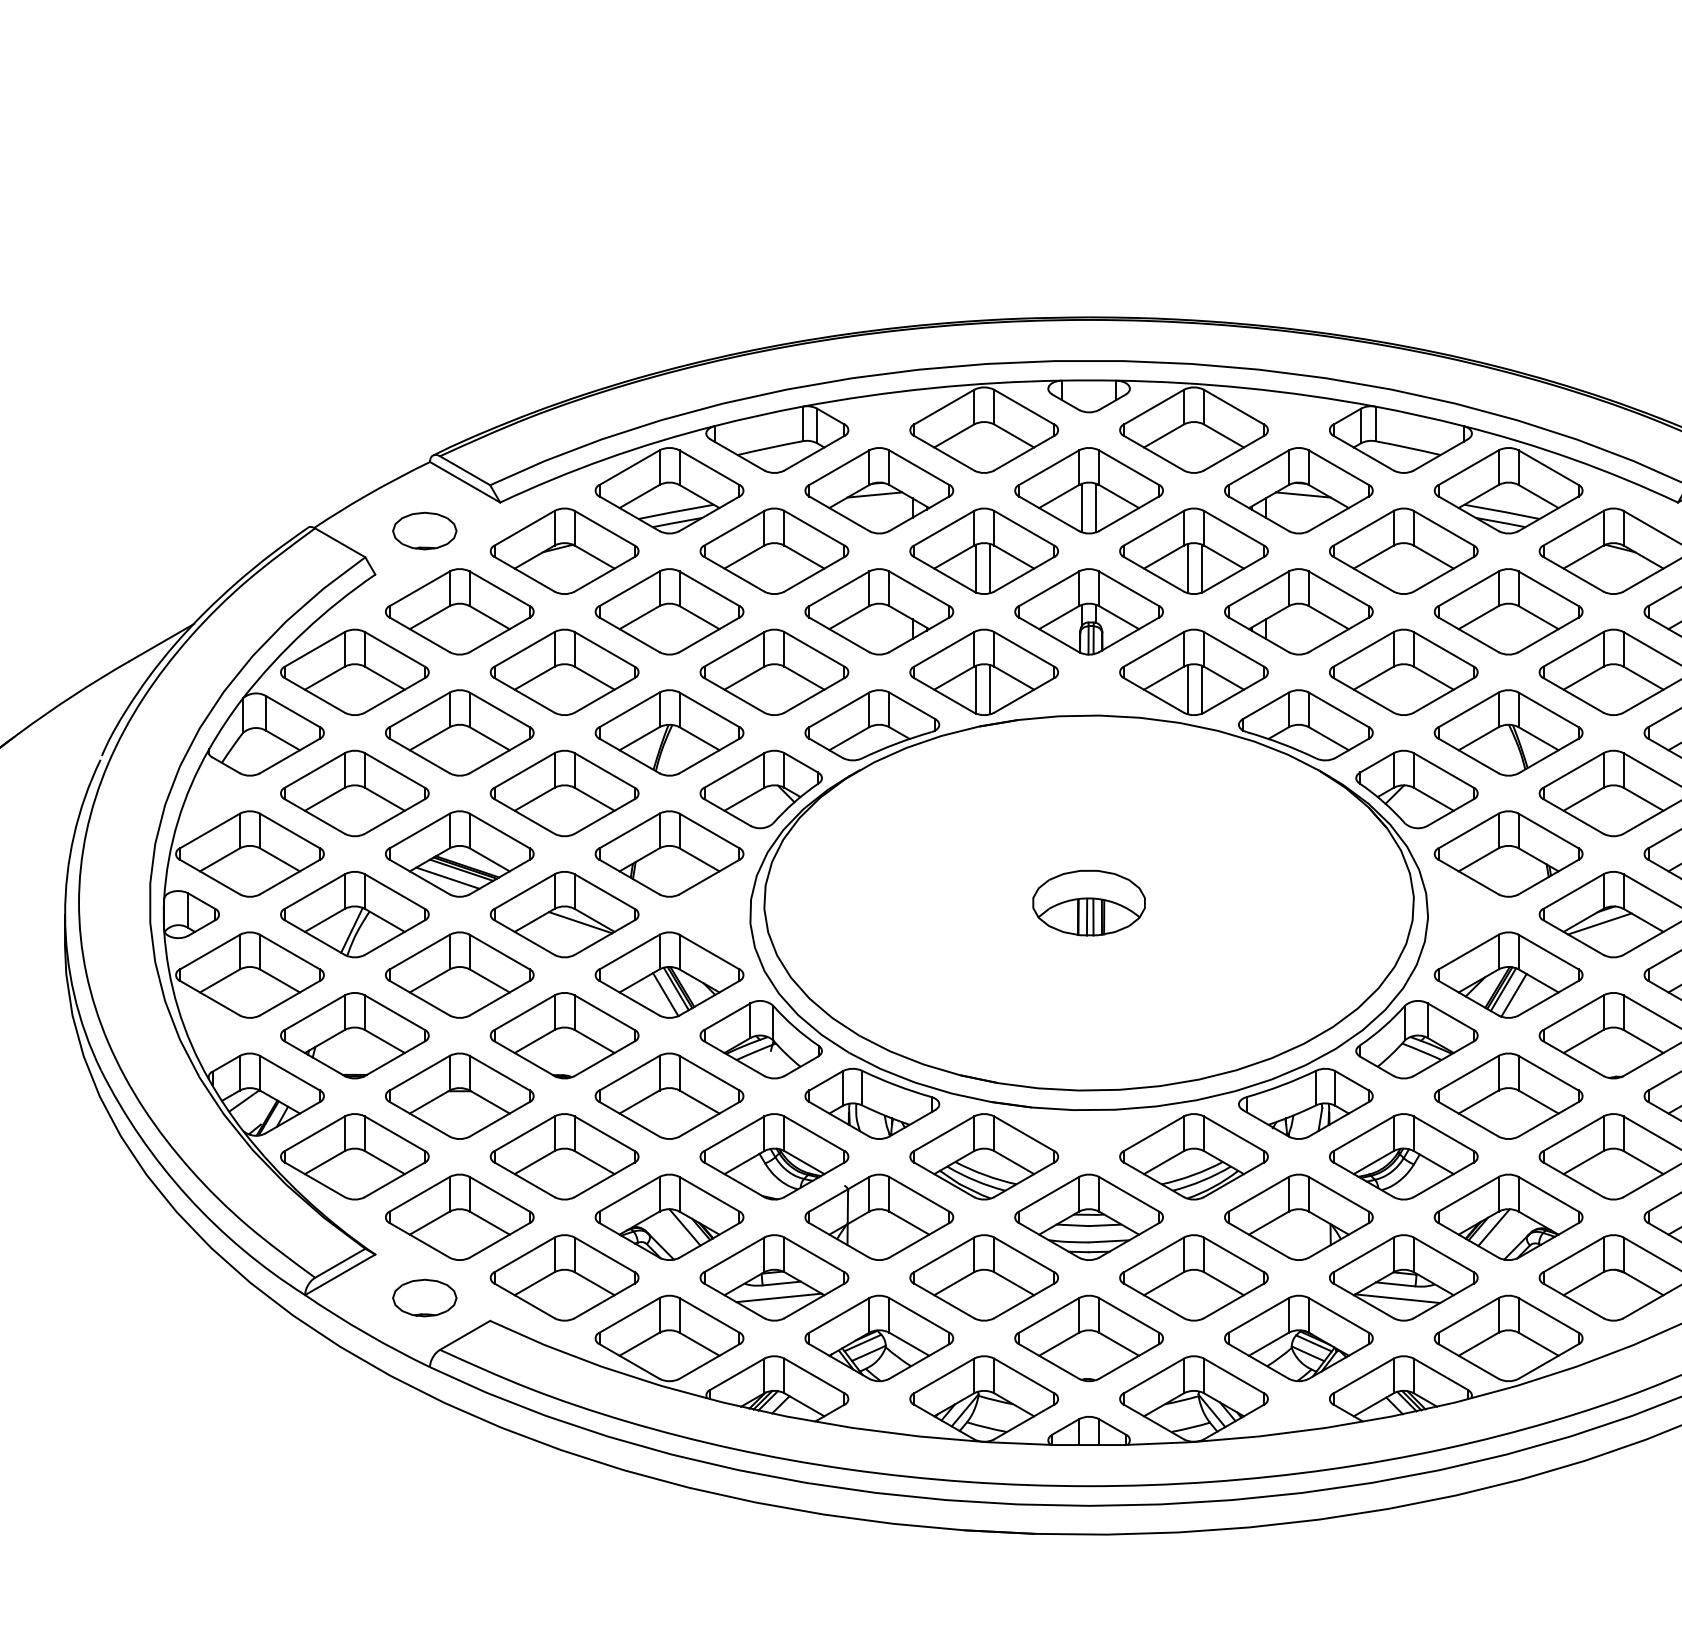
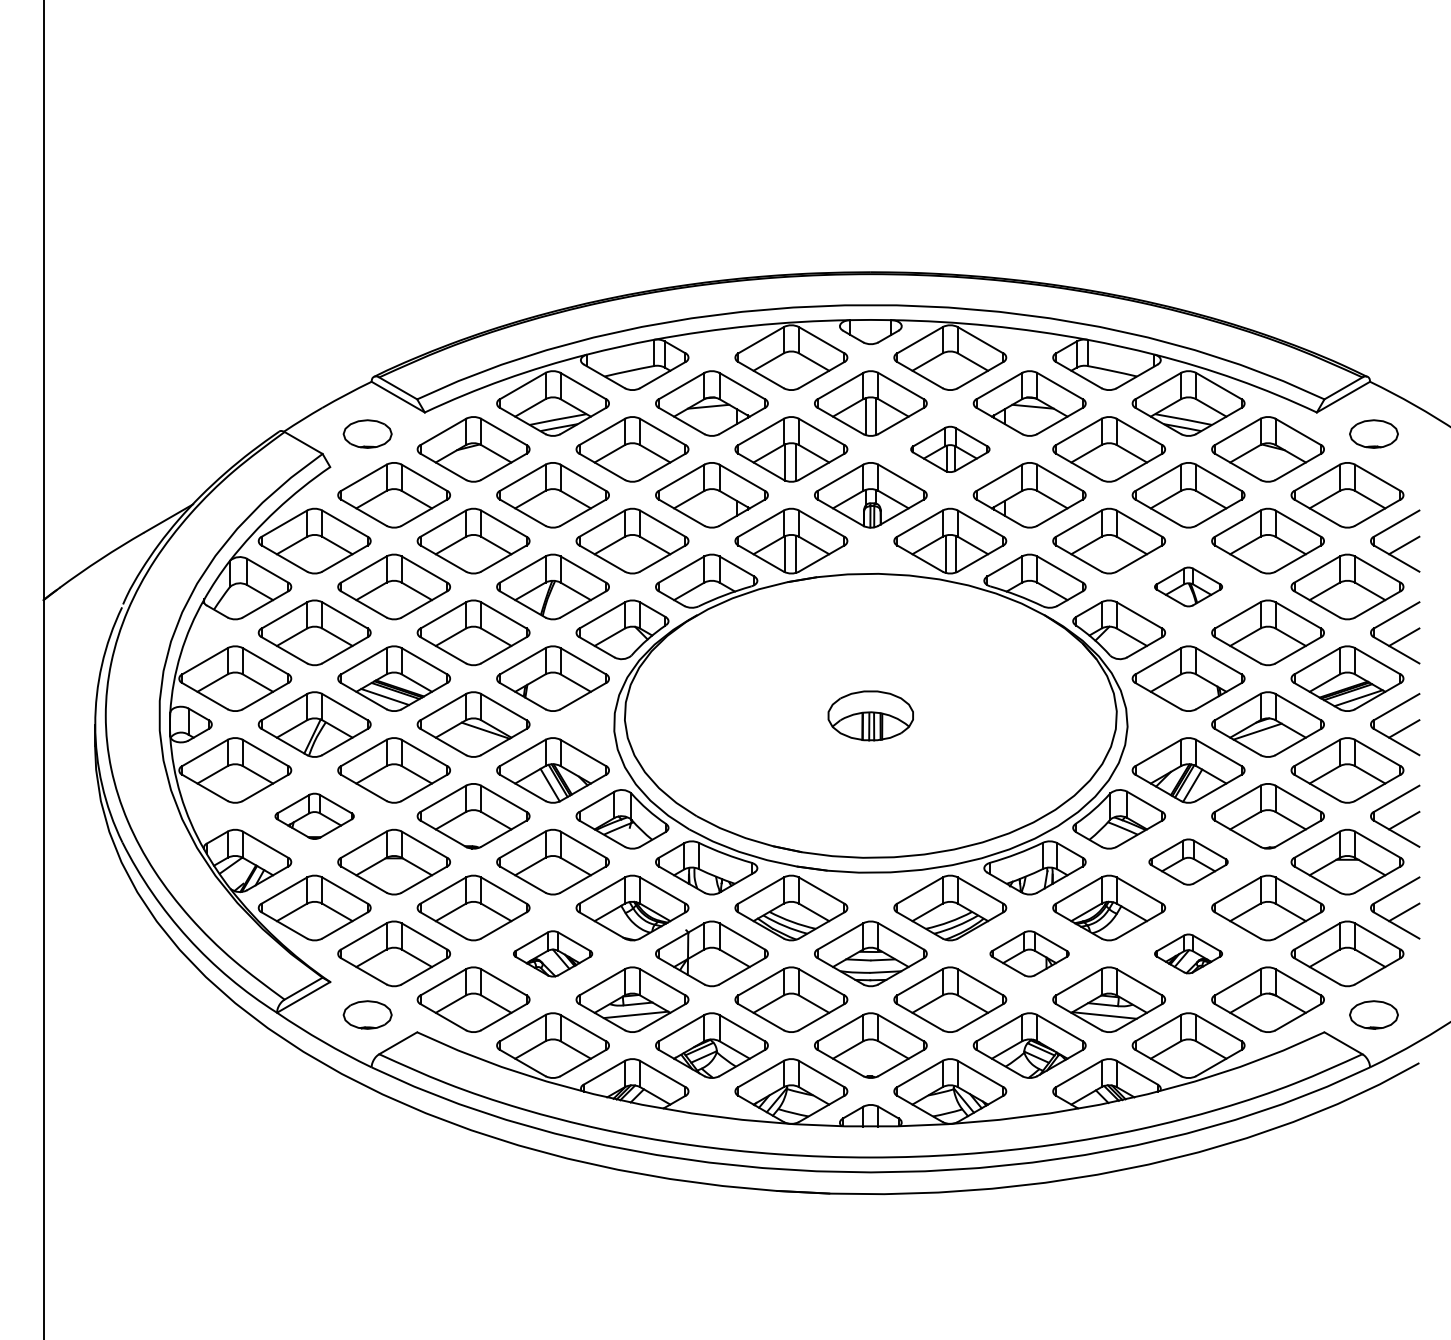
part: (1194, 551) -> (950, 449), size x0.7
part: (1508, 732) -> (1188, 586), size x0.6
part: (354, 1035) -> (314, 816), size x0.7
part: (1508, 1095) -> (1188, 861), size x0.7
part: (668, 1216) -> (552, 953), size x0.7
part: (1298, 1216) -> (1029, 953), size x0.7
part: (1508, 1216) -> (1188, 953), size x0.6

